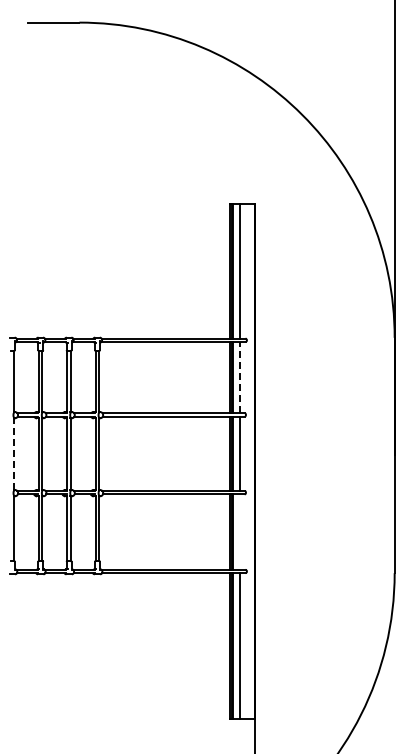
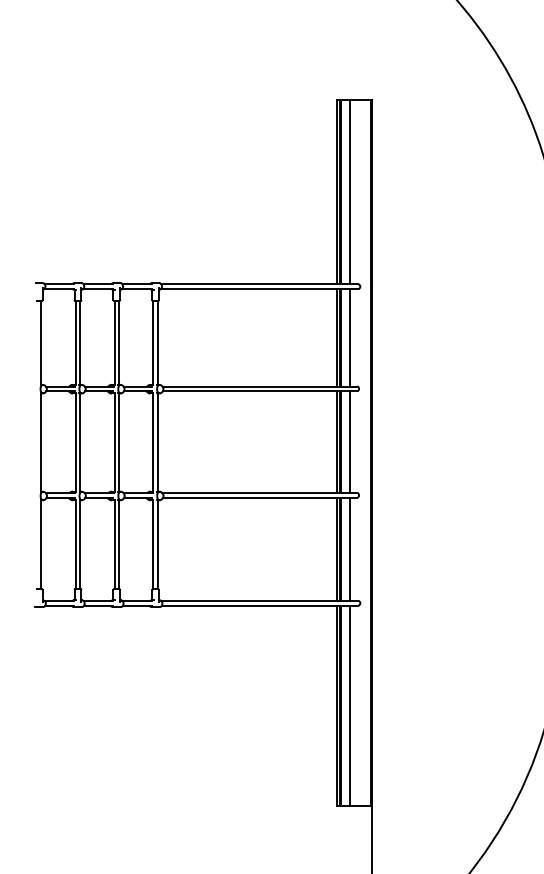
line: (239, 377) -> (350, 337), dashed -> solid
line: (14, 454) -> (42, 443), dashed -> solid
line: (239, 531) -> (350, 548), added

